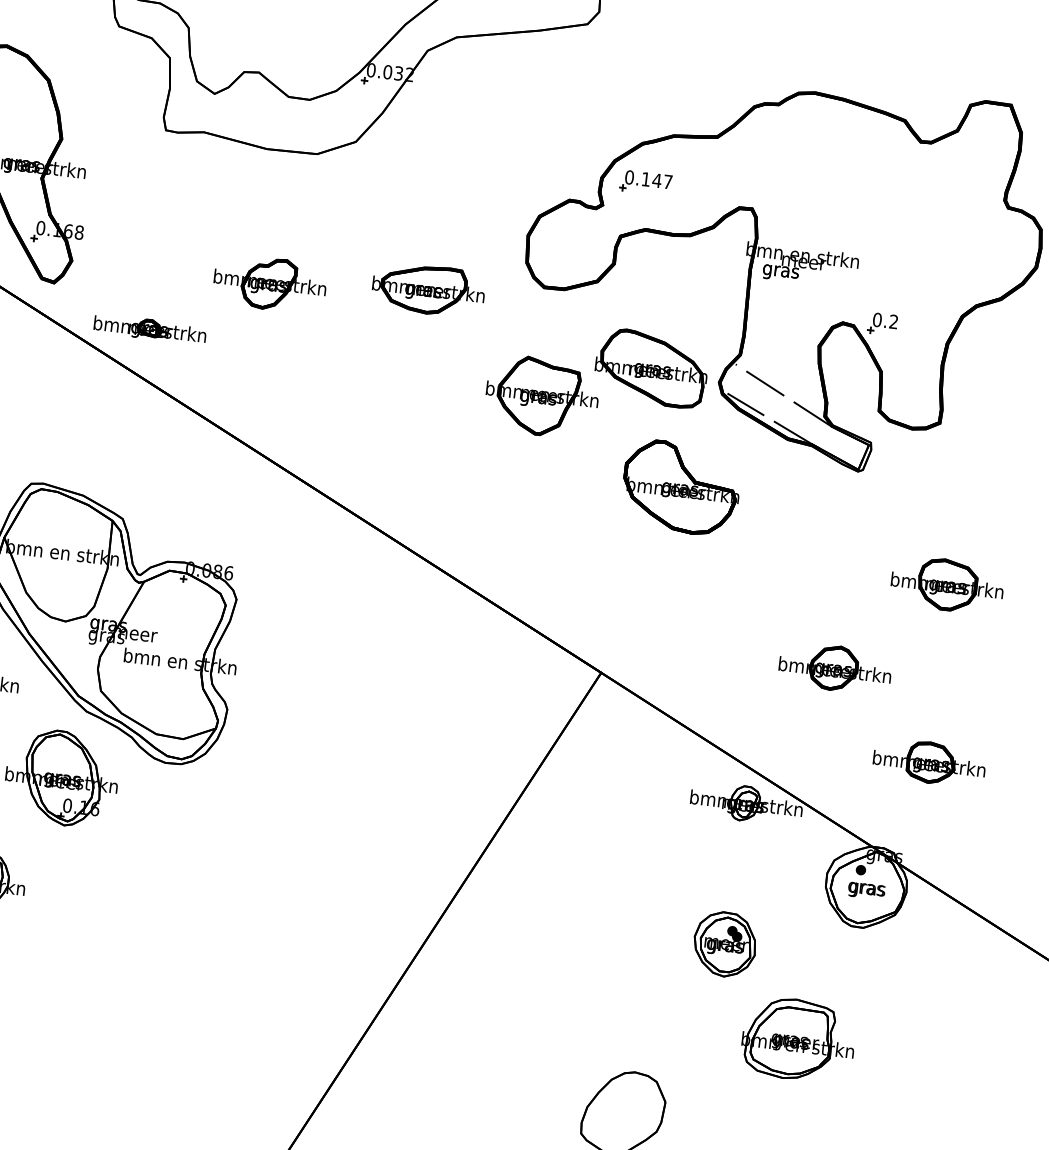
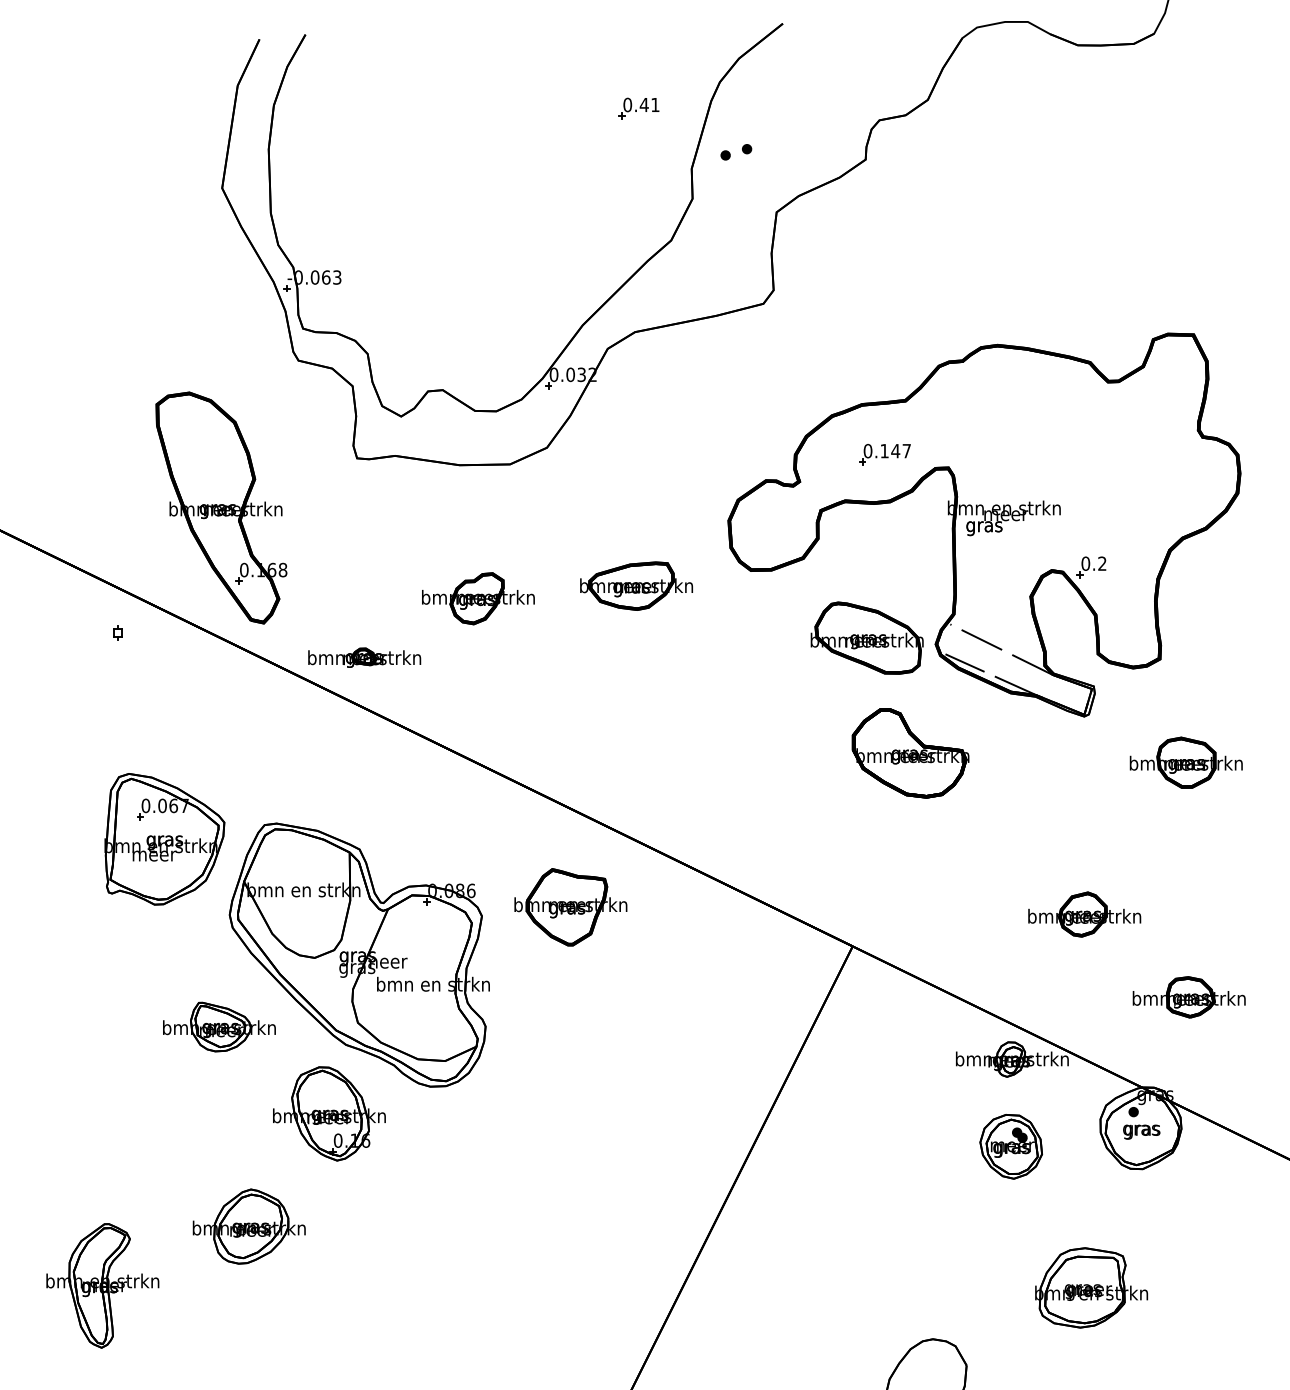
part: (645, 182) -> (884, 454), moved
part: (541, 397) -> (570, 907), moved
part: (946, 584) -> (1185, 762), moved
part: (724, 944) -> (1010, 1146), moved

